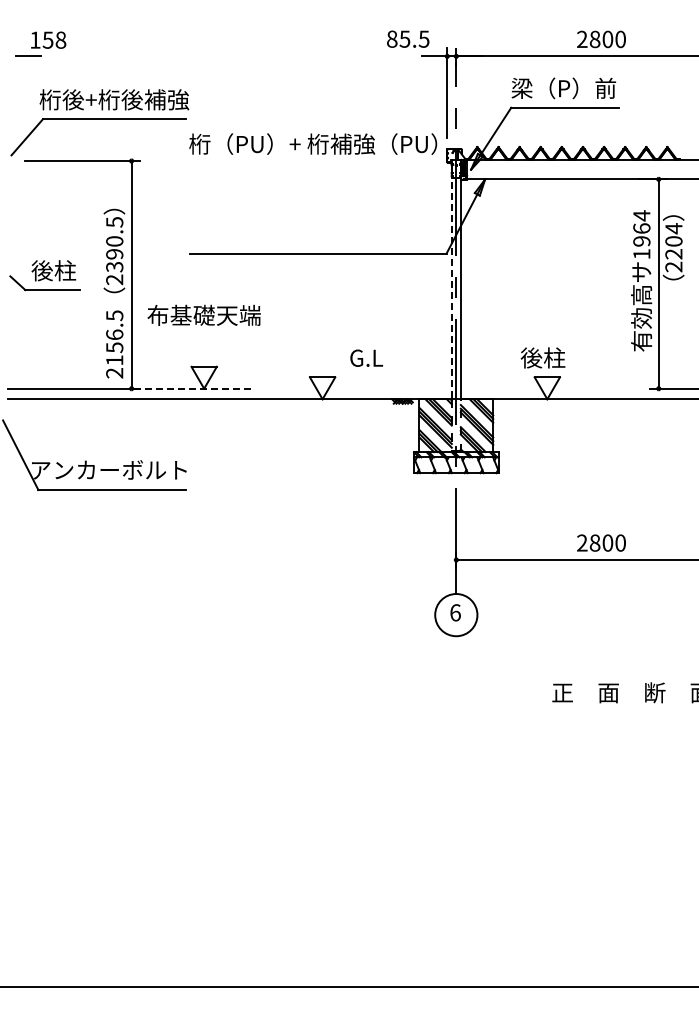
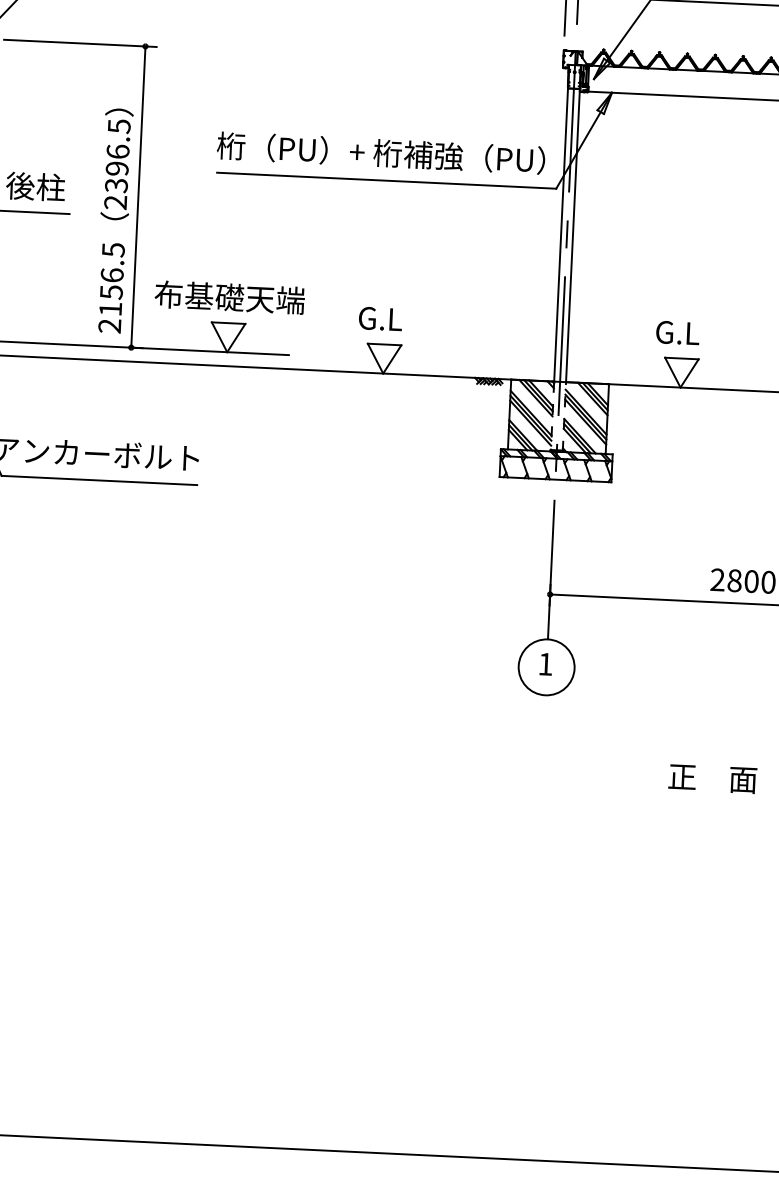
text: (313, 143) -> (381, 152), moved
text: (114, 241) -> (117, 151), 2390.5 -> 2396.5
line: (451, 279) -> (561, 223), dashed -> solid
text: (203, 314) -> (228, 296), moved
text: (366, 357) -> (380, 318), moved
text: (542, 357) -> (676, 331), 後柱 -> G.L
line: (191, 388) -> (210, 351), dashed -> solid
text: (455, 612) -> (545, 663), 6 -> 1

